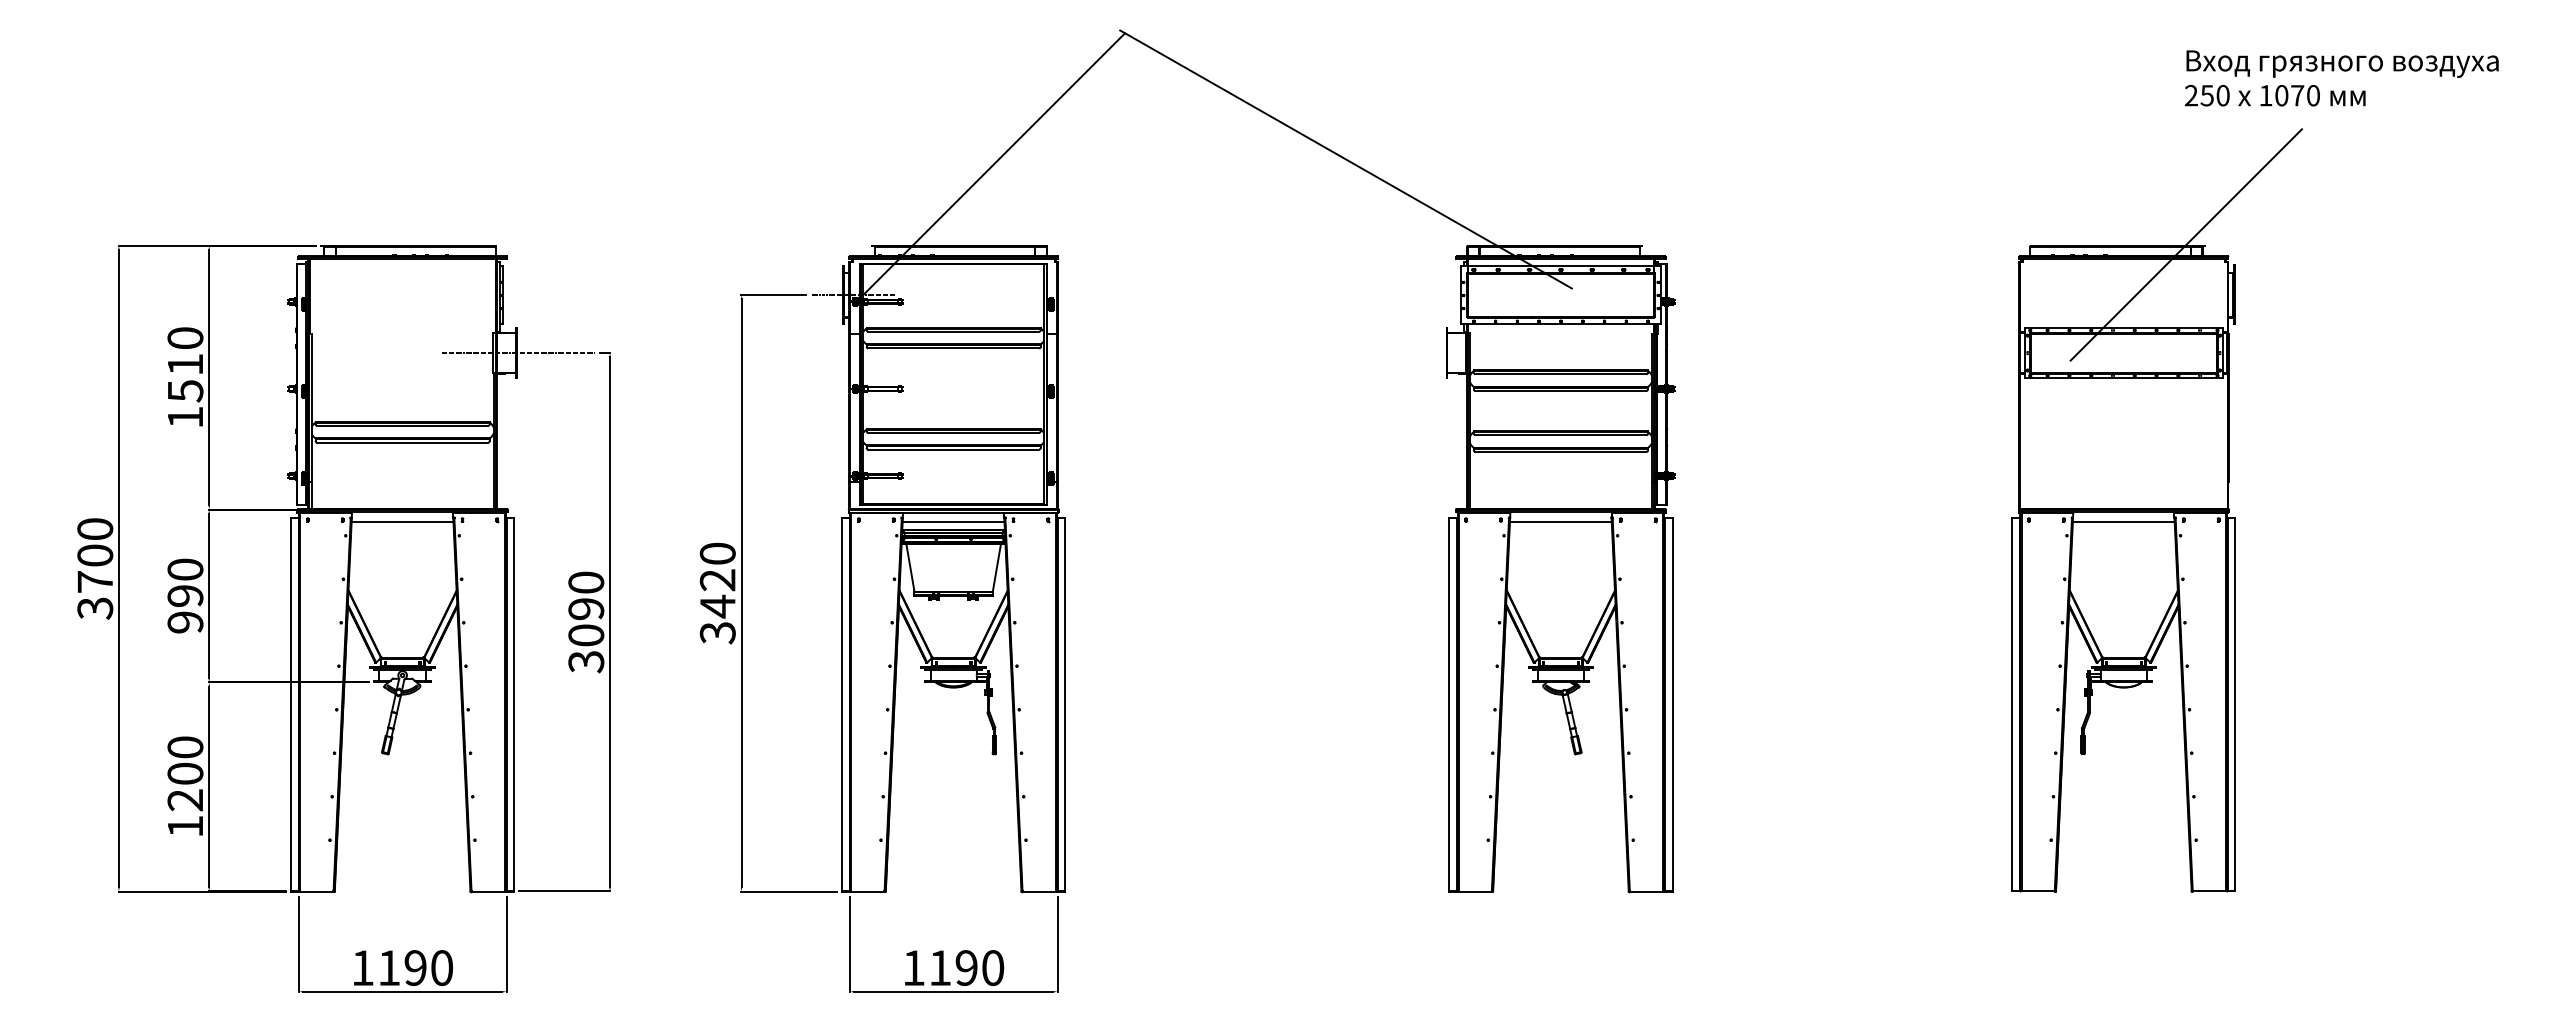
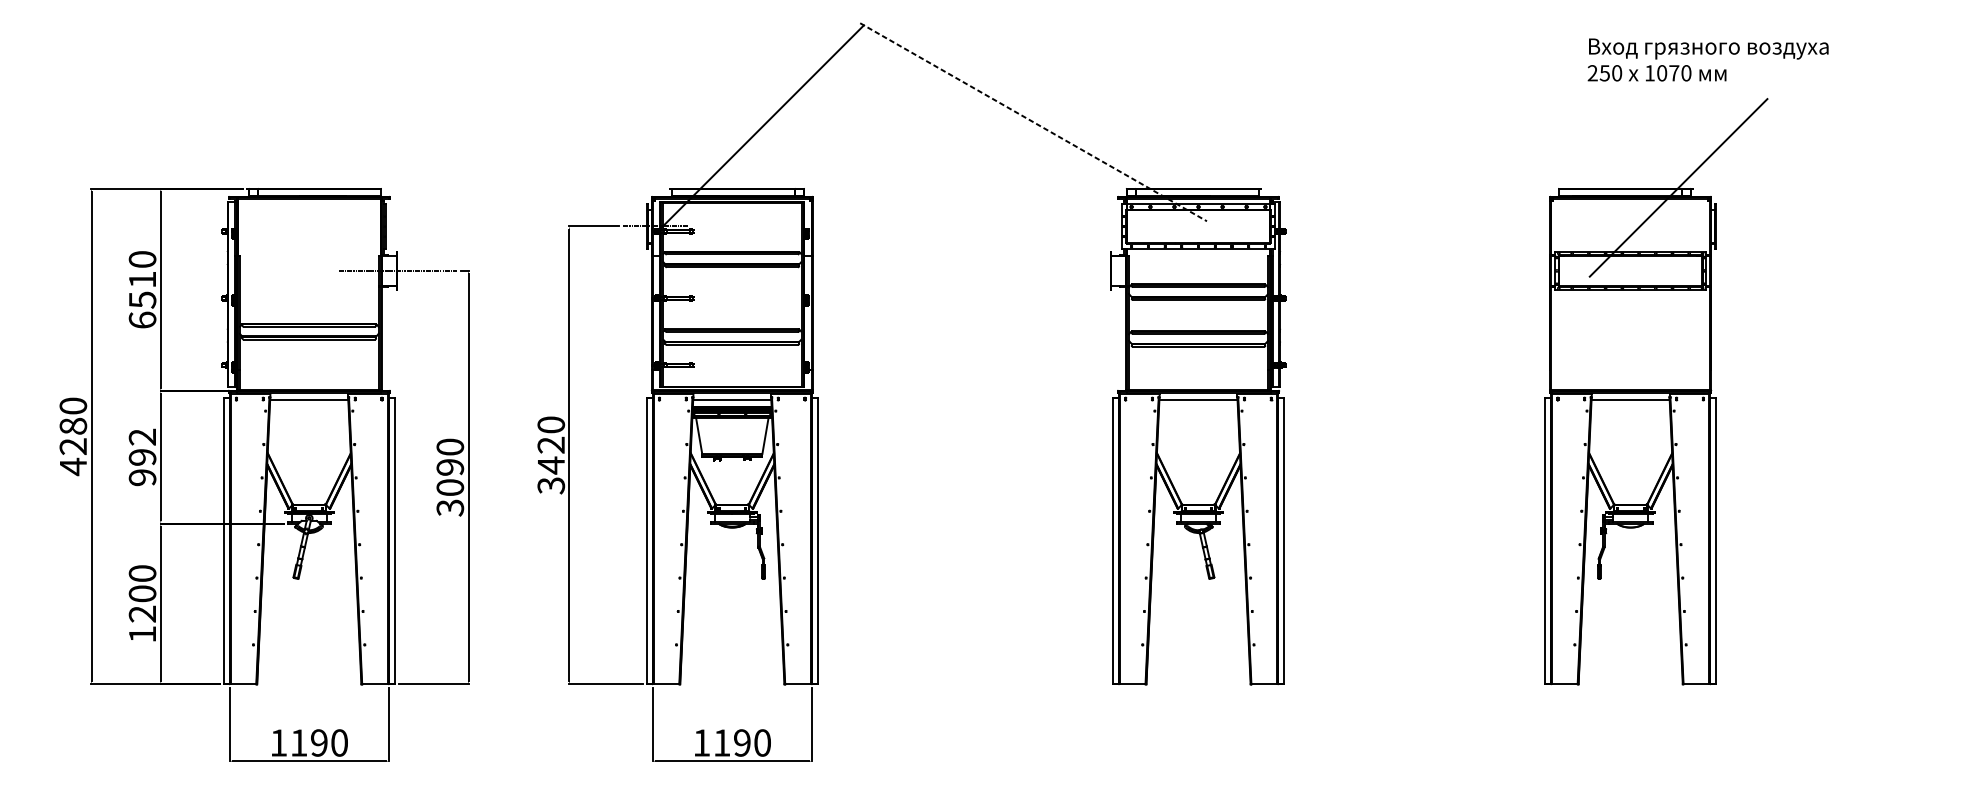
text: (2341, 78) -> (1707, 60), moved
line: (1346, 159) -> (1033, 122), solid -> dashed
text: (185, 416) -> (142, 319), 1510 -> 6510
text: (185, 569) -> (142, 437), 990 -> 992
text: (95, 582) -> (73, 447), 3700 -> 4280

